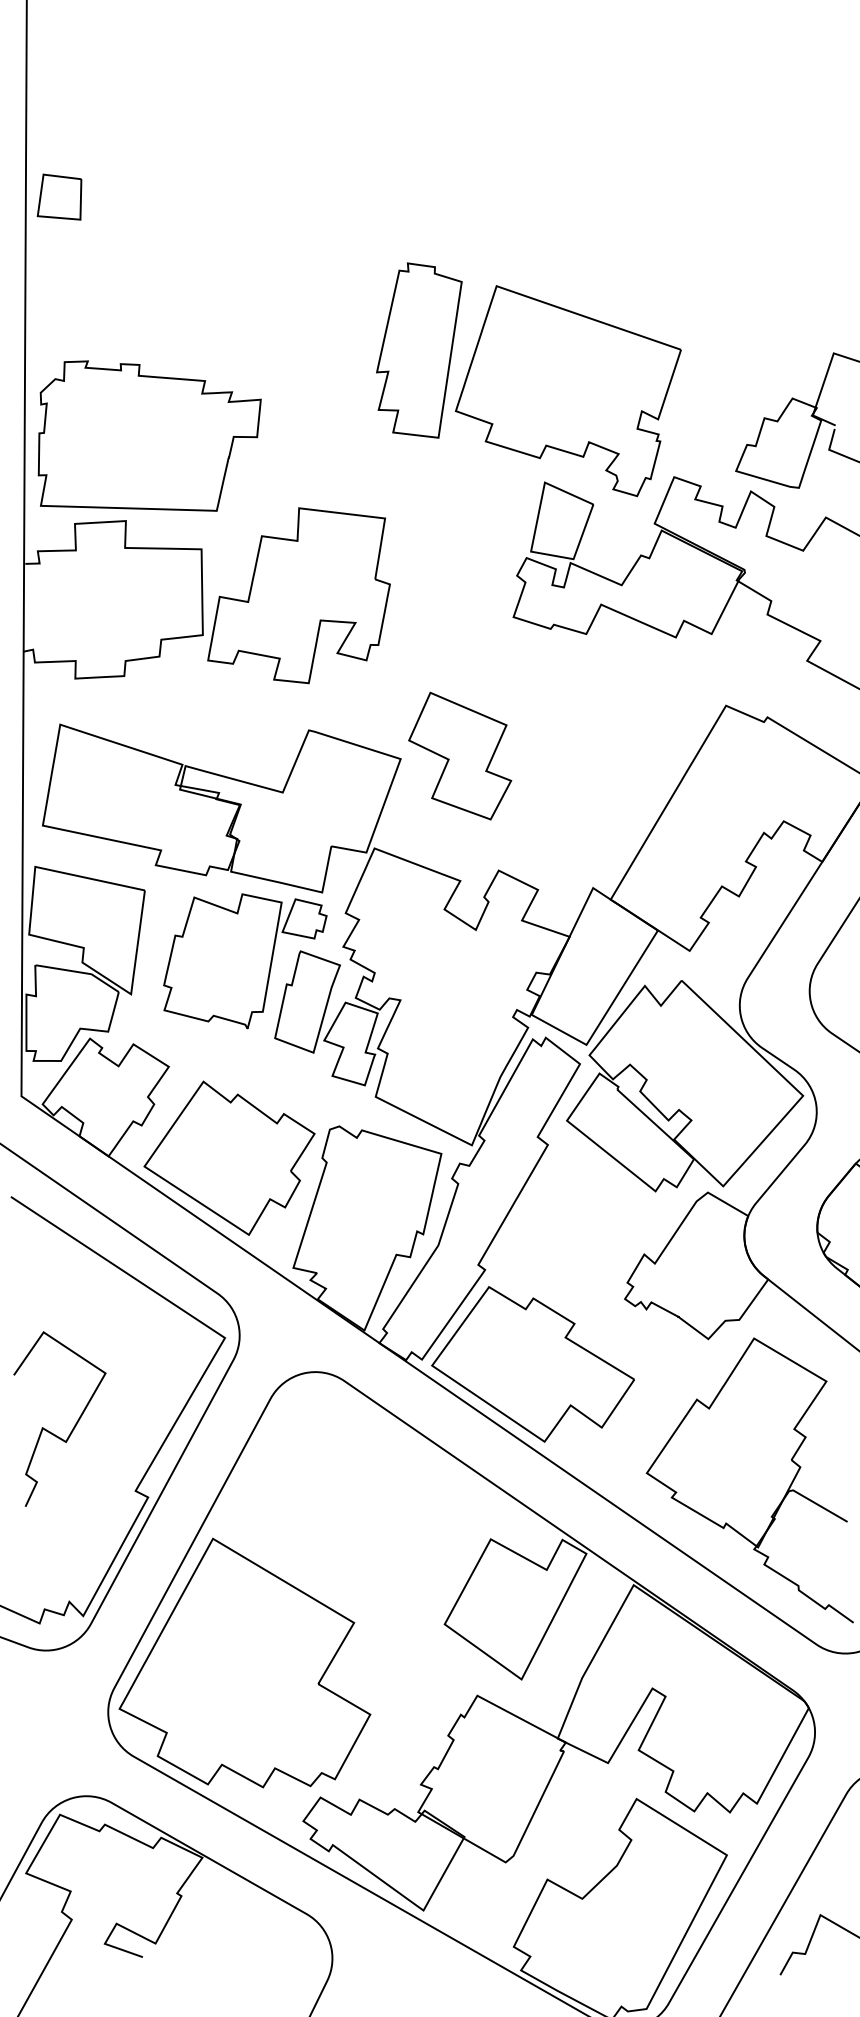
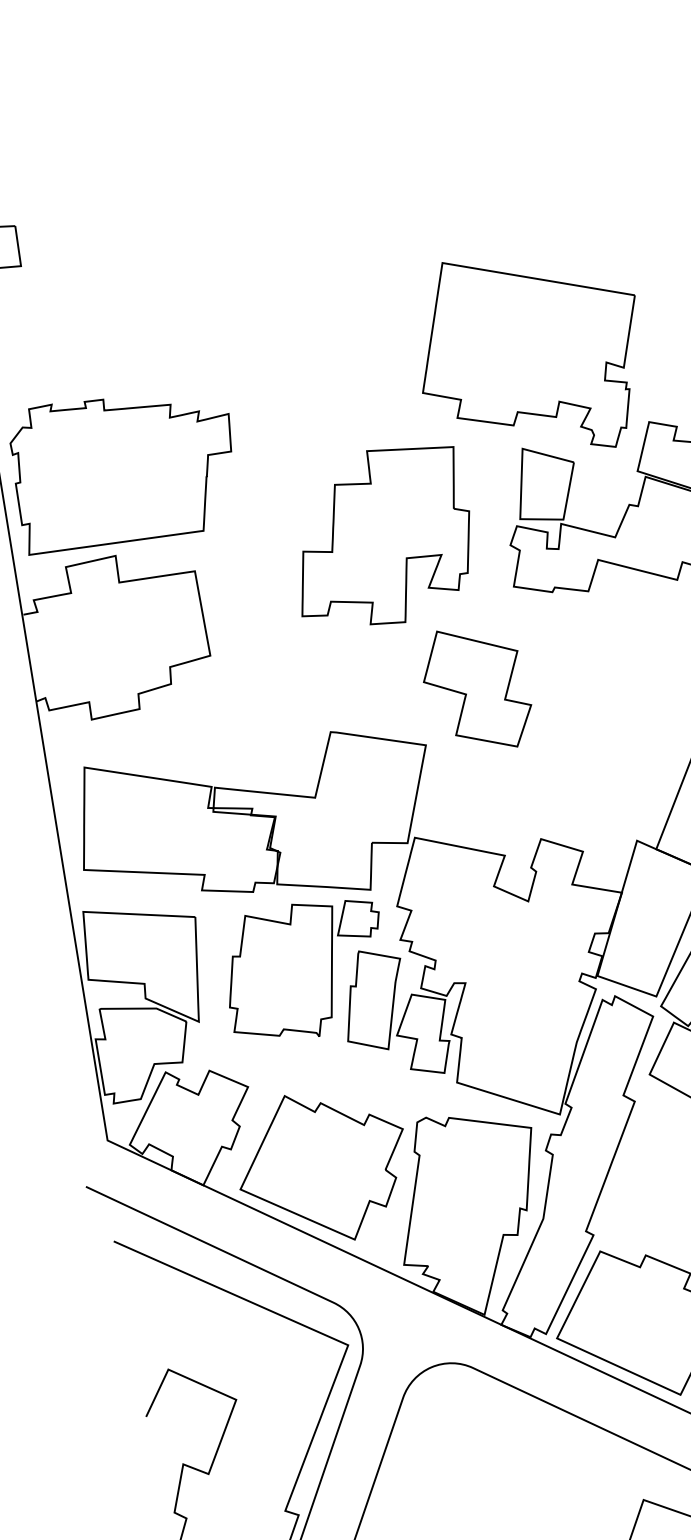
part: (419, 350) -> (377, 339), removed
part: (298, 595) -> (380, 537), moved
part: (460, 755) -> (477, 688), moved

